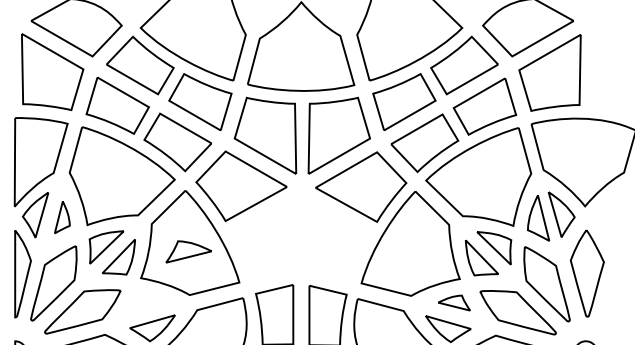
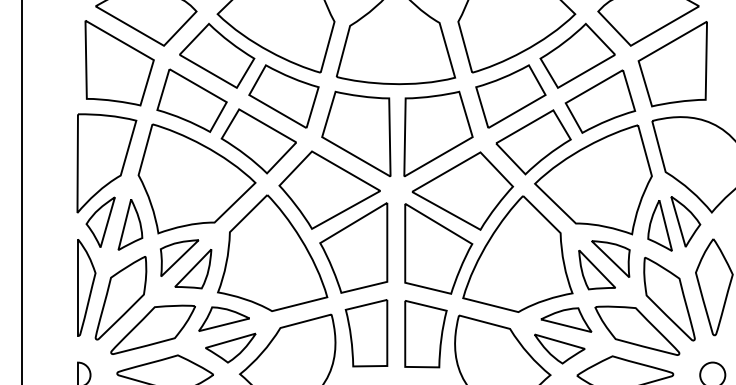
part: (62, 217) -> (130, 224), size x1.43
part: (262, 237) -> (353, 247), added
part: (339, 238) -> (438, 248), added
part: (188, 251) -> (223, 318), moved
part: (454, 302) -> (566, 319), size x1.43

